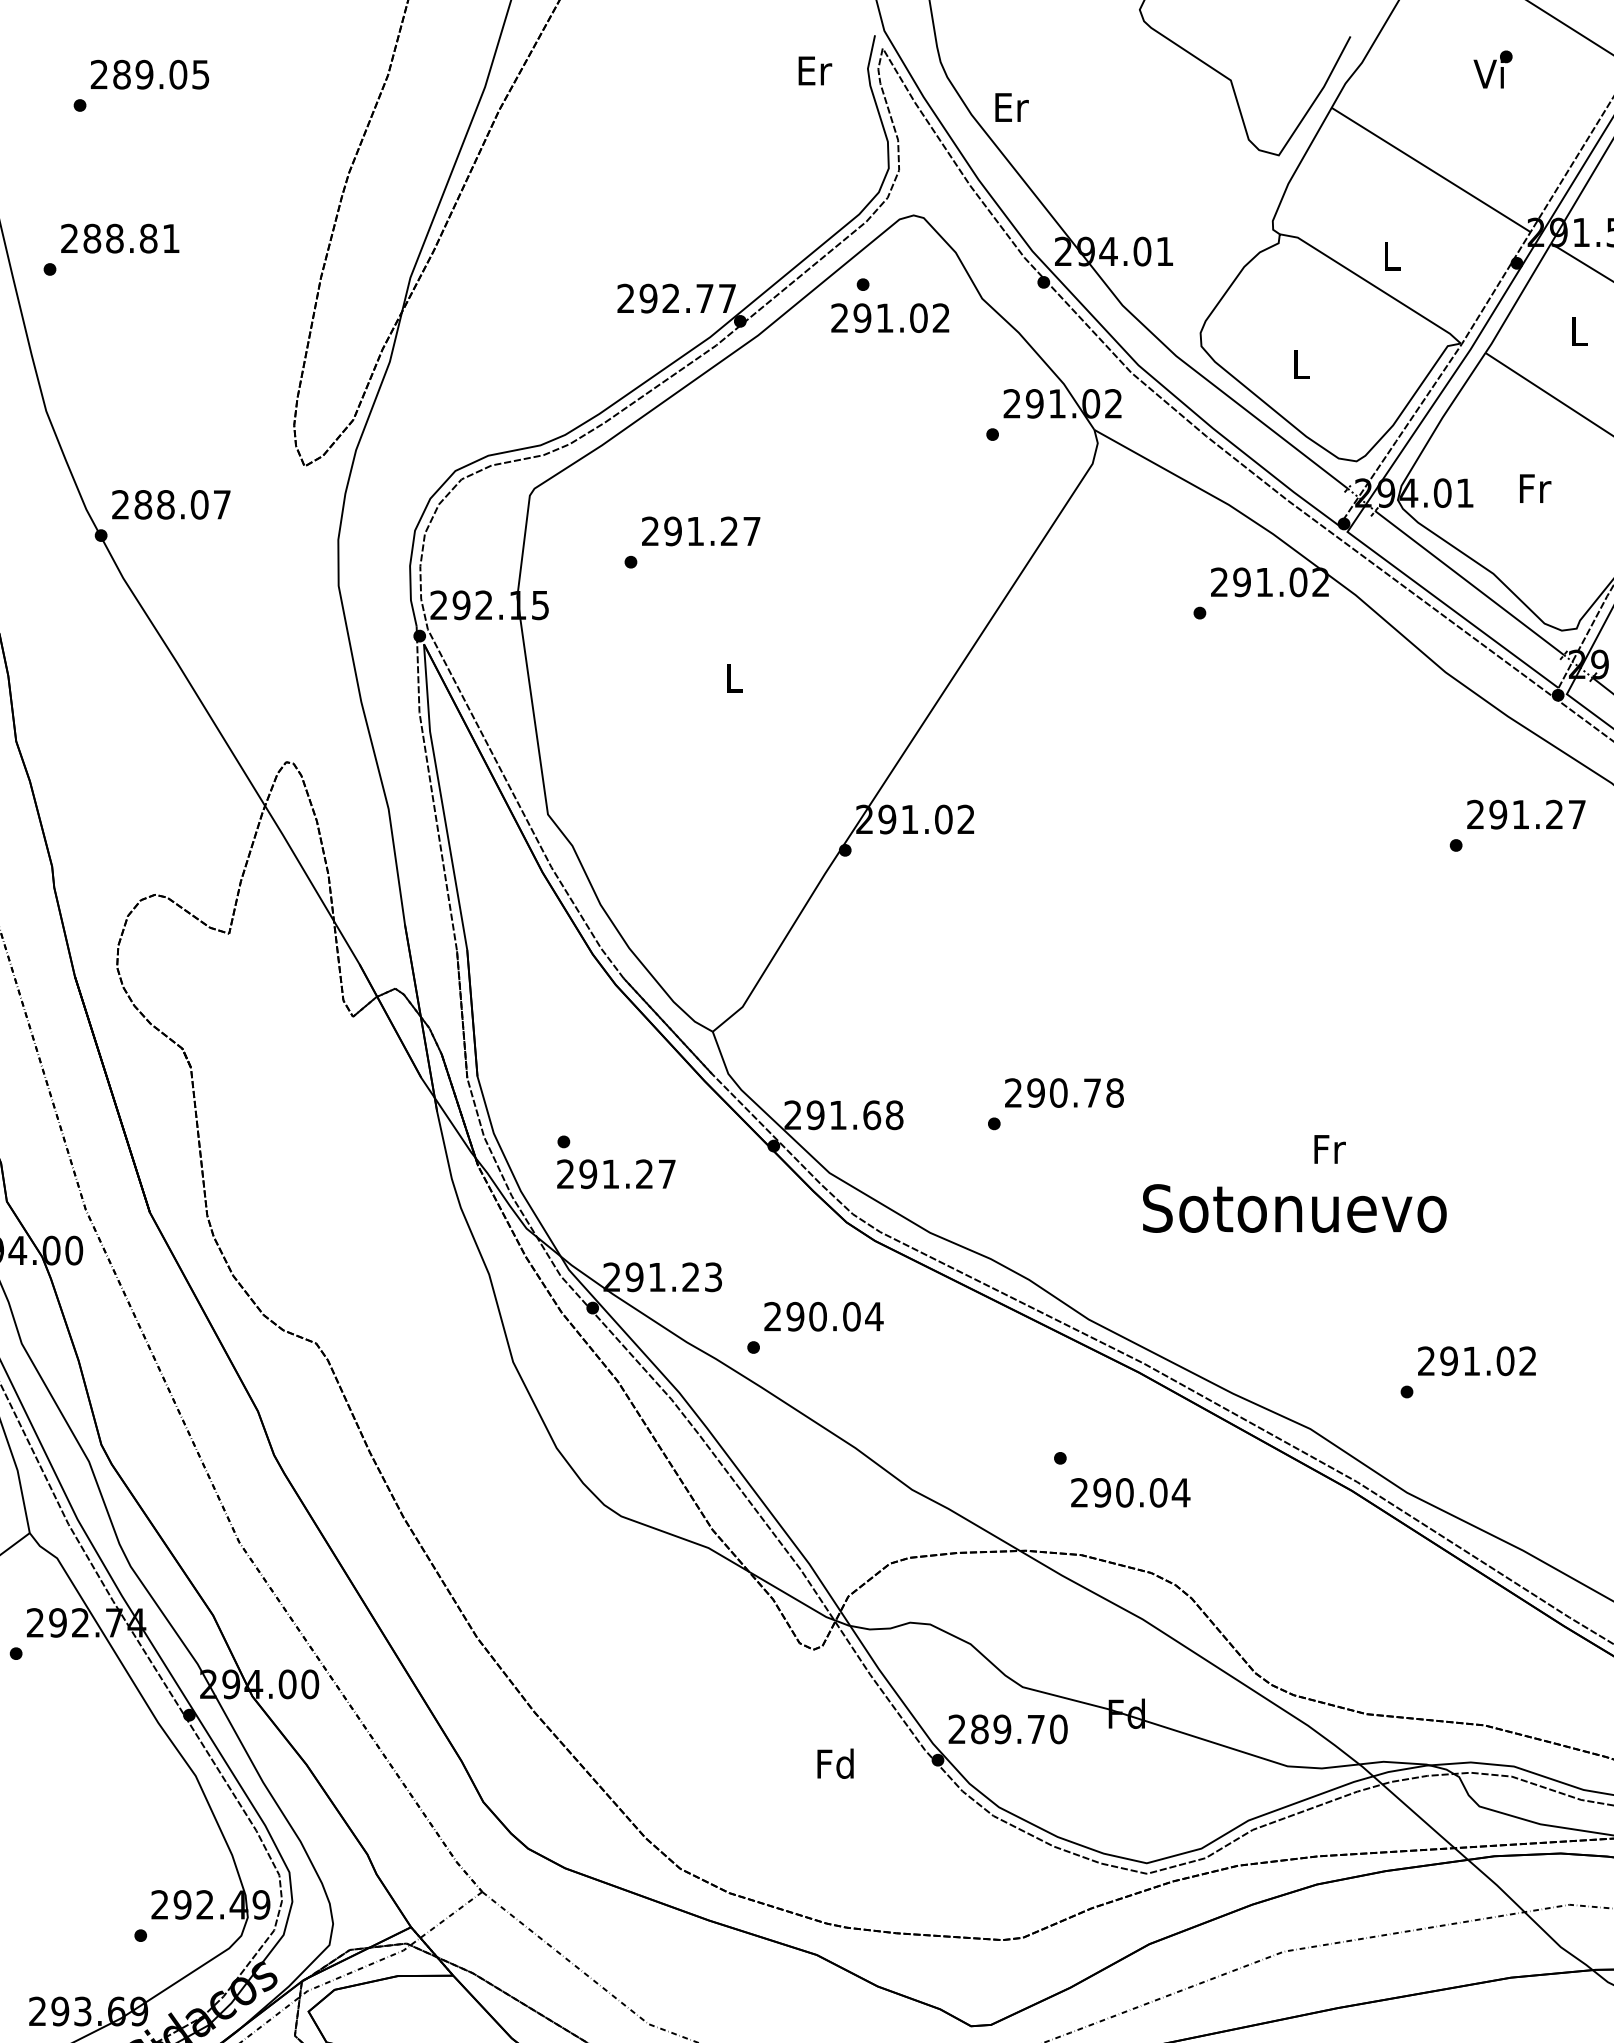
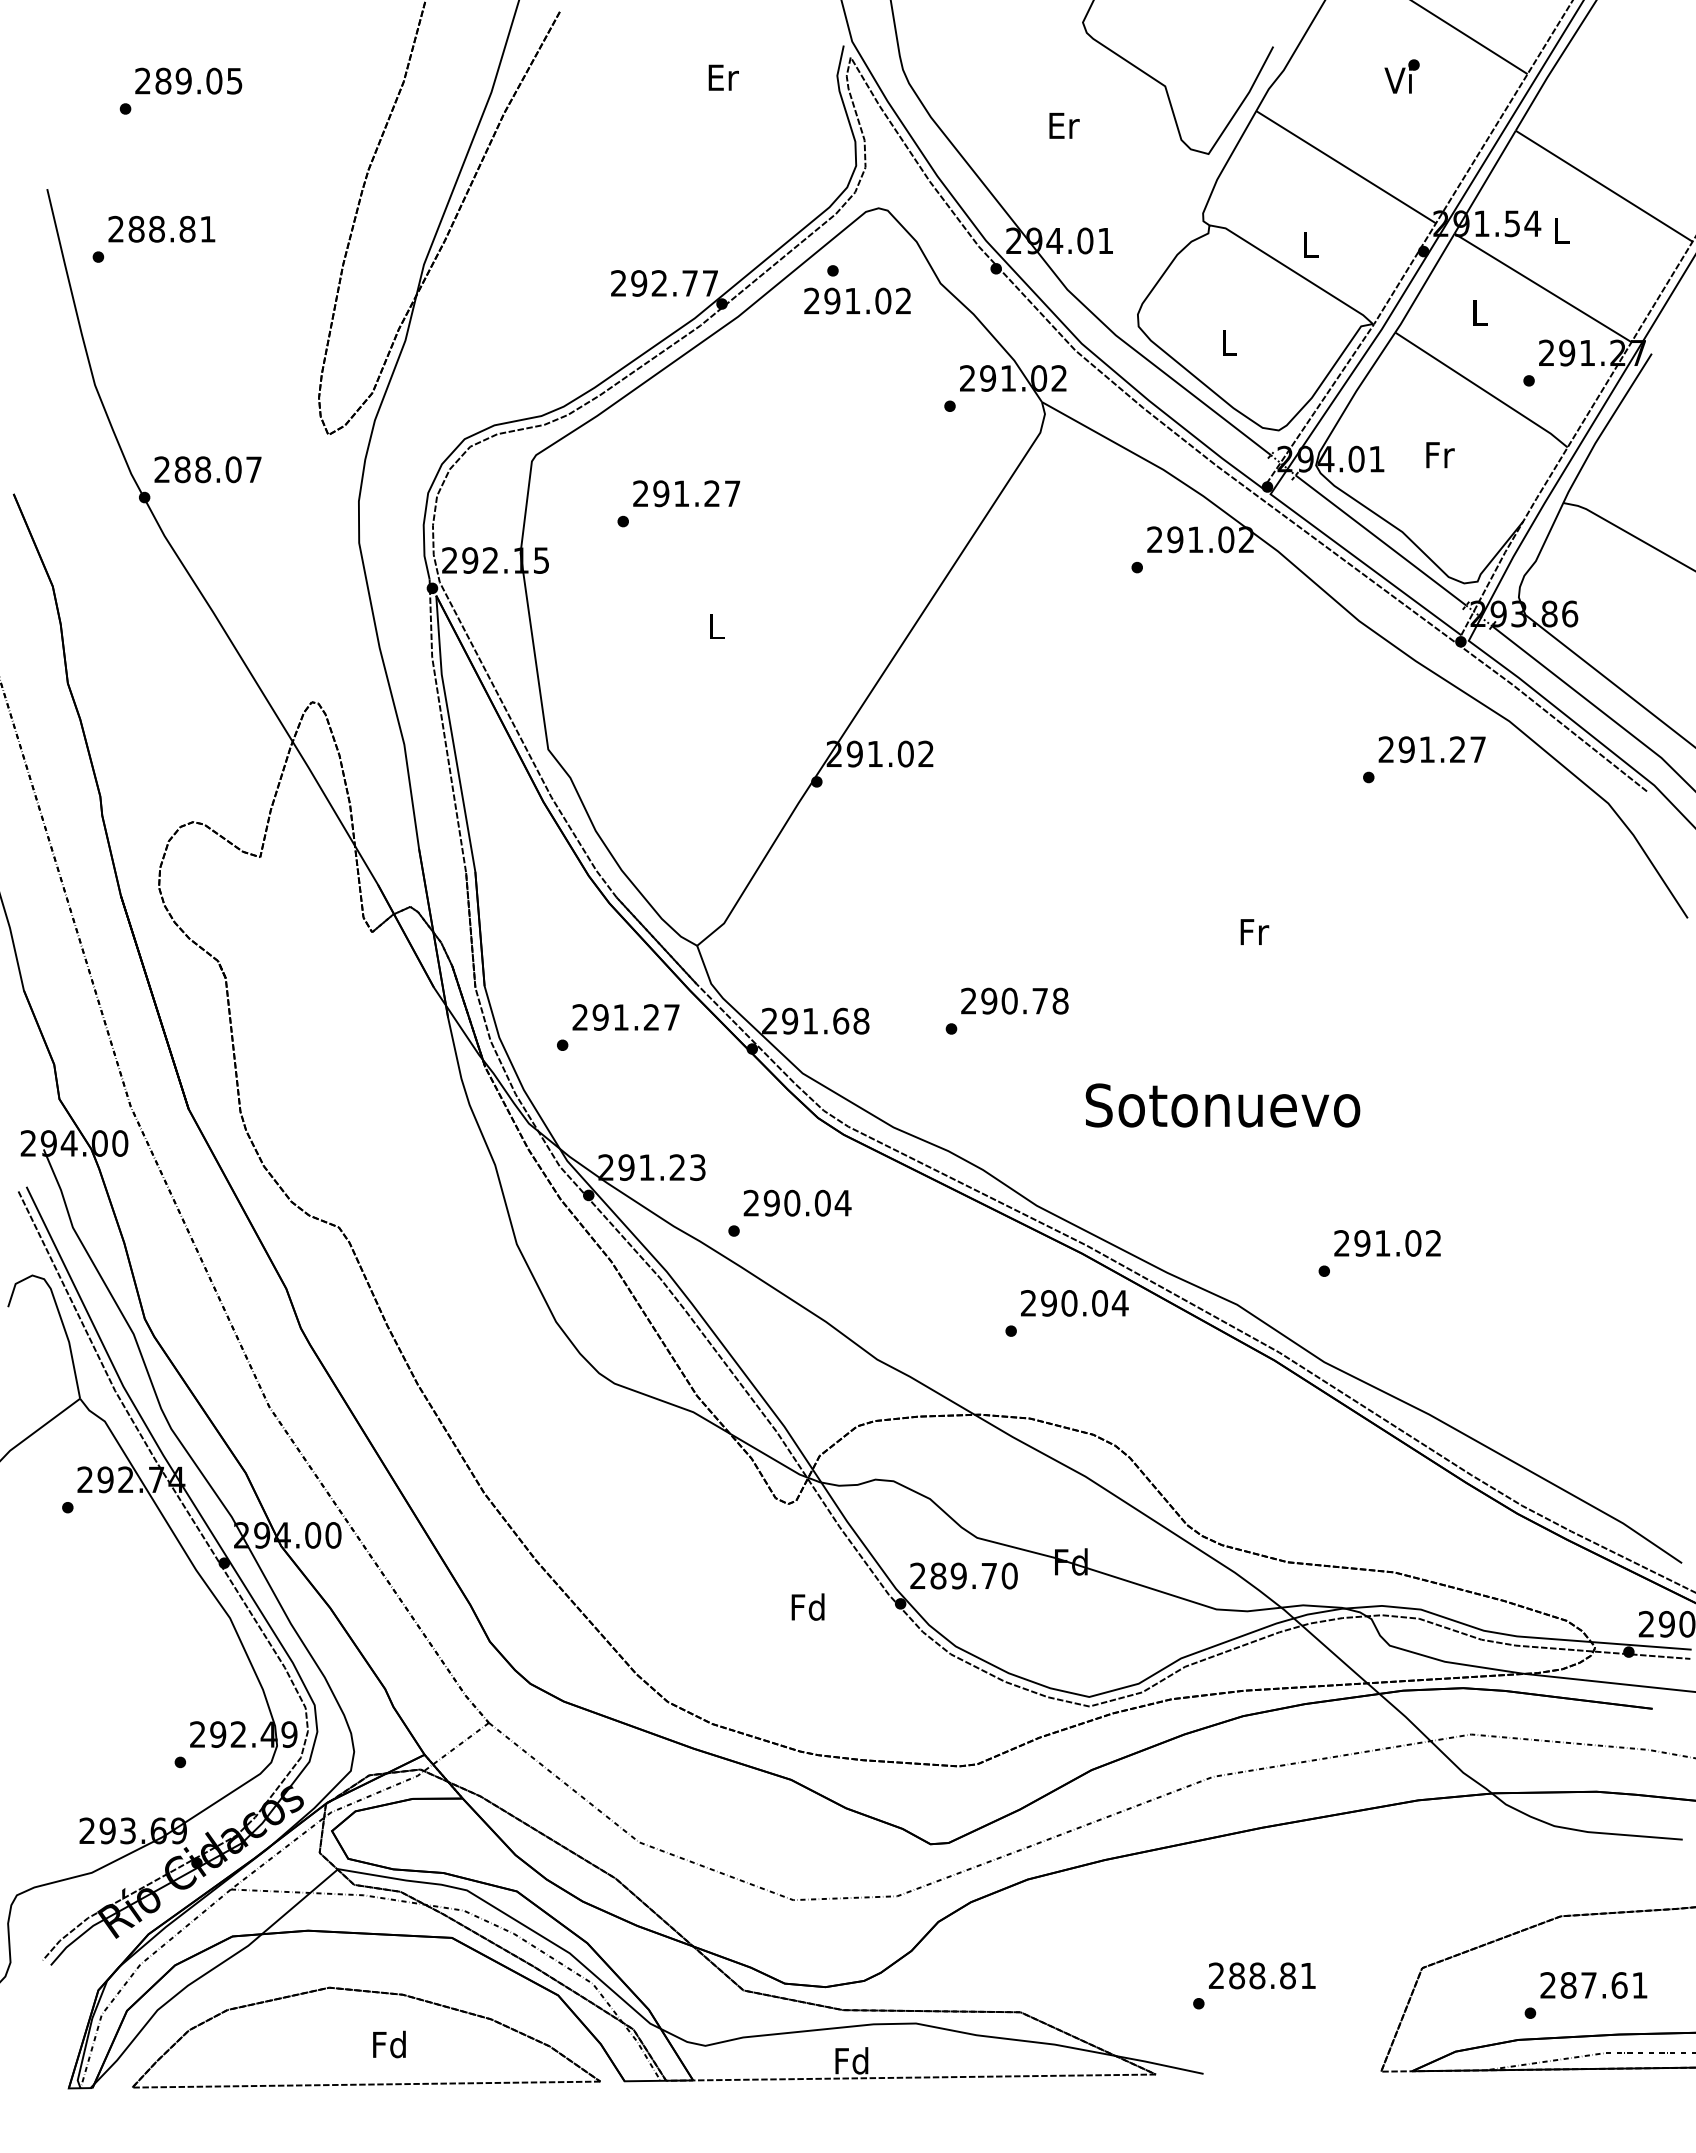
text: (814, 70) -> (723, 77), moved
text: (1012, 107) -> (1064, 125), moved
text: (1329, 1148) -> (1254, 931), moved
text: (615, 1174) -> (625, 1017), moved
text: (1130, 1493) -> (1074, 1303), moved

